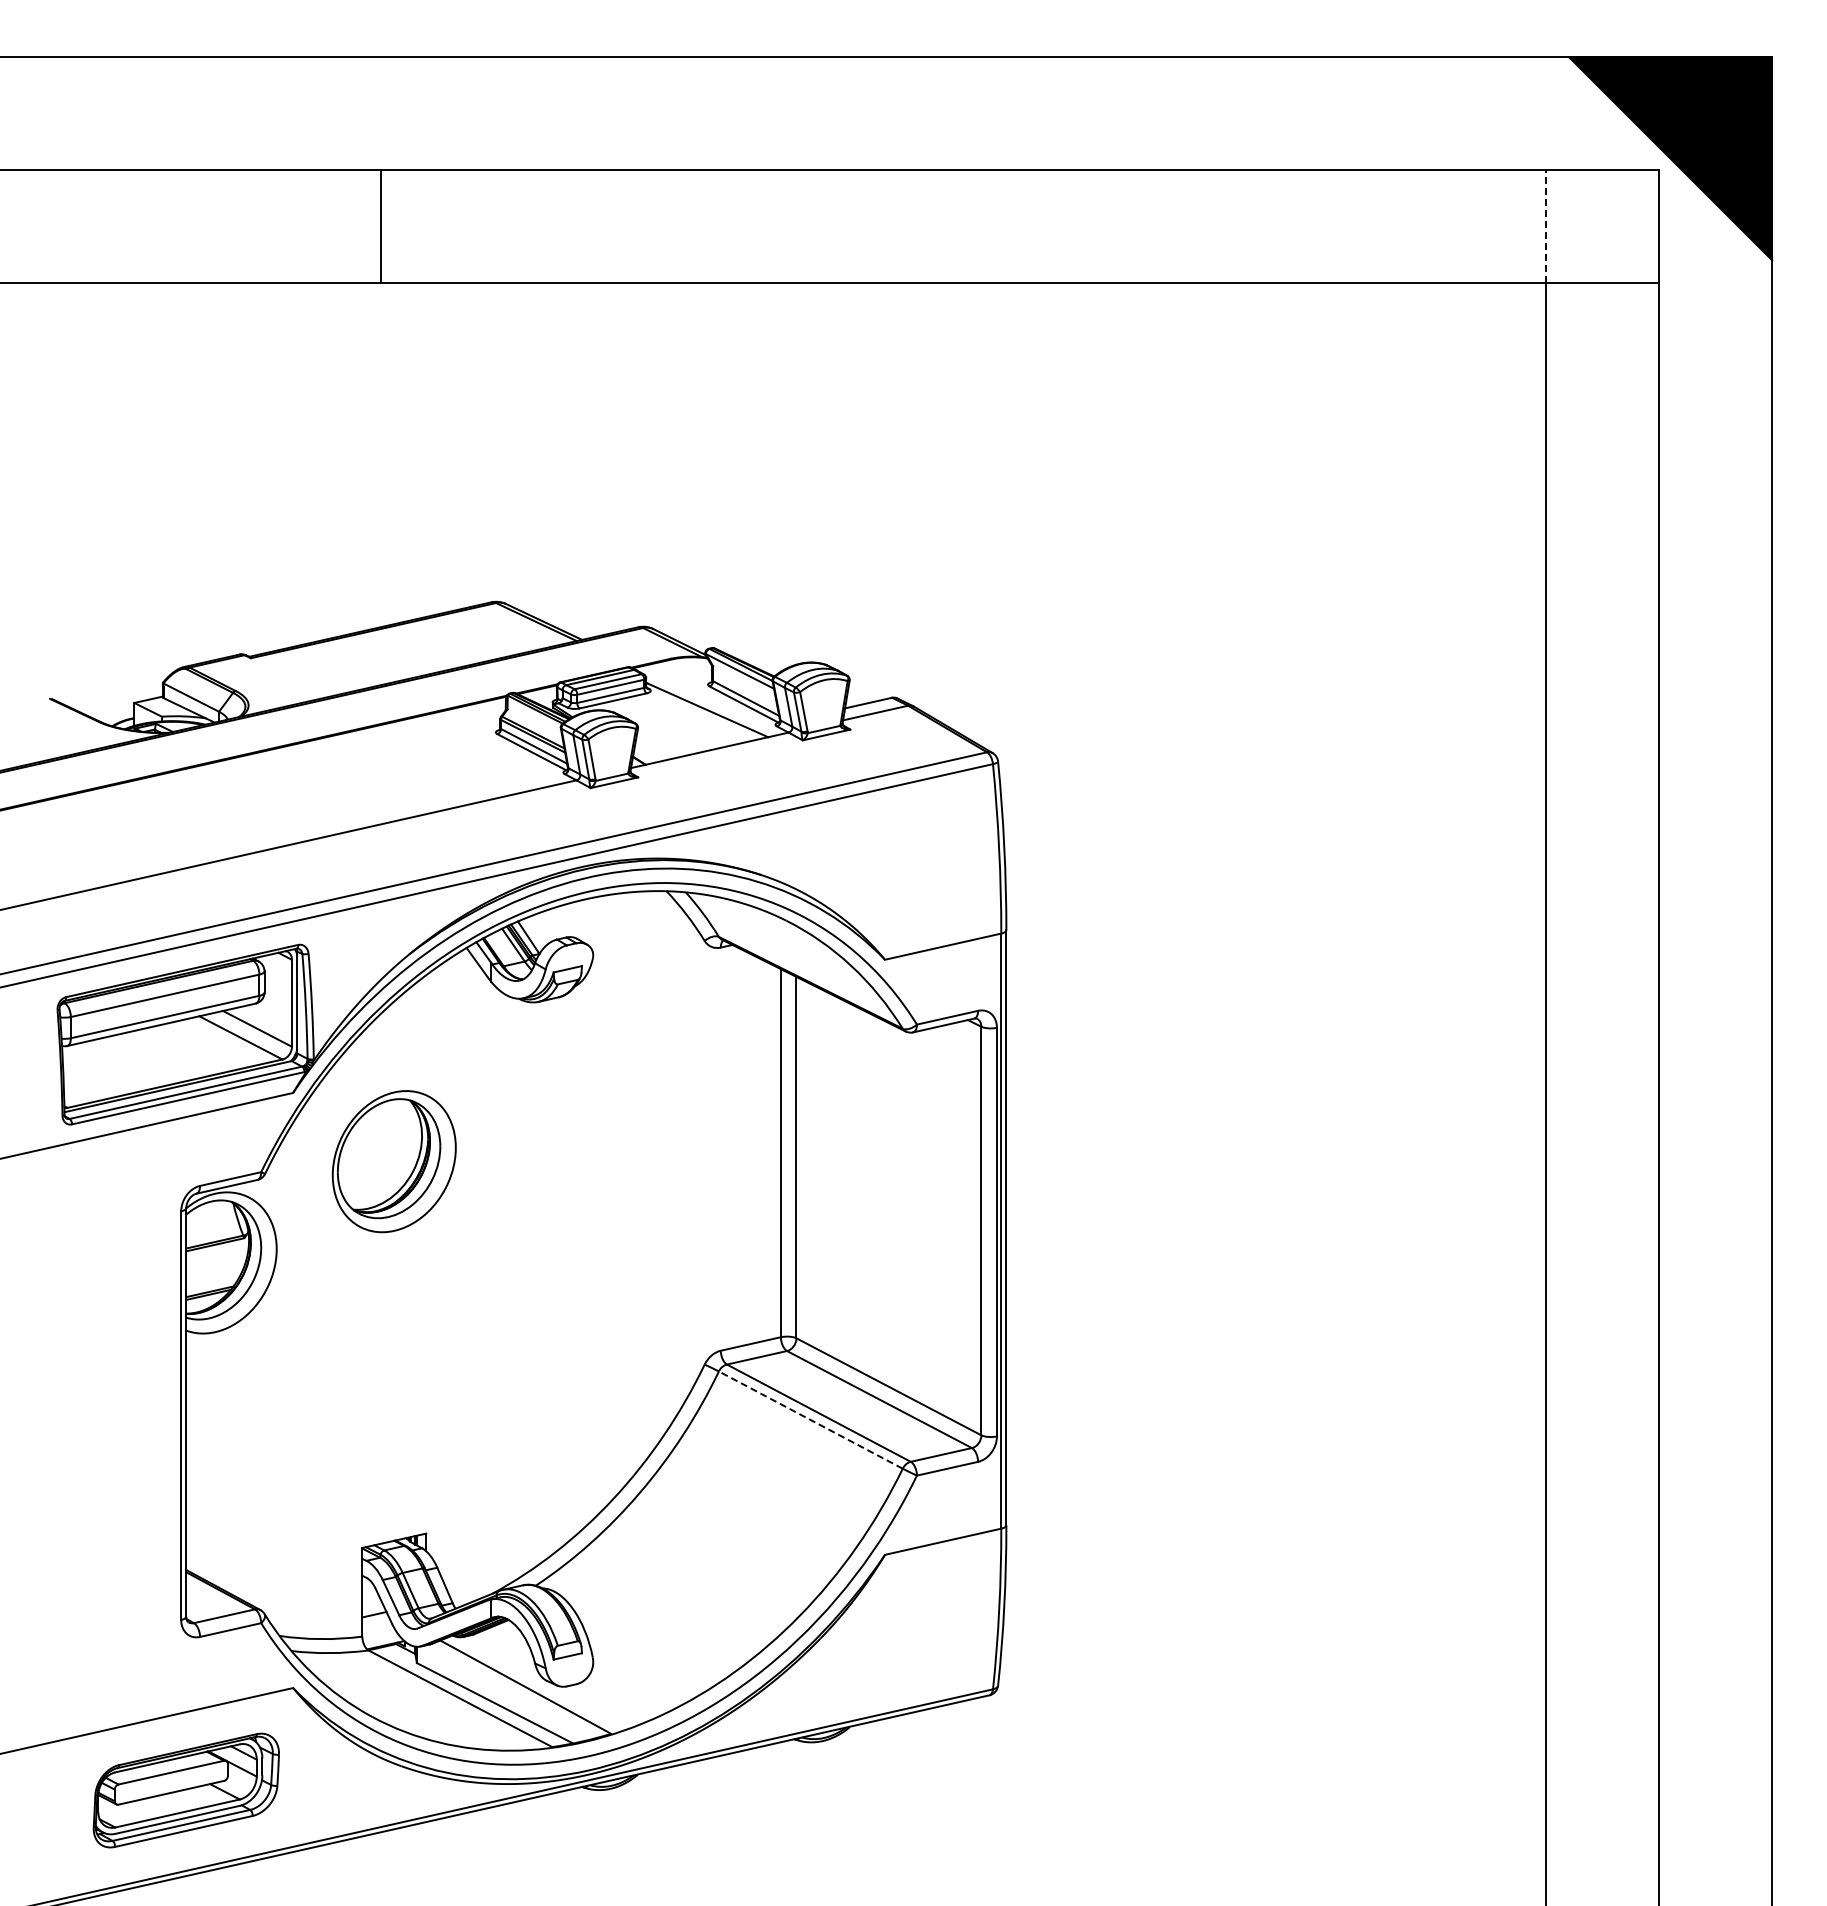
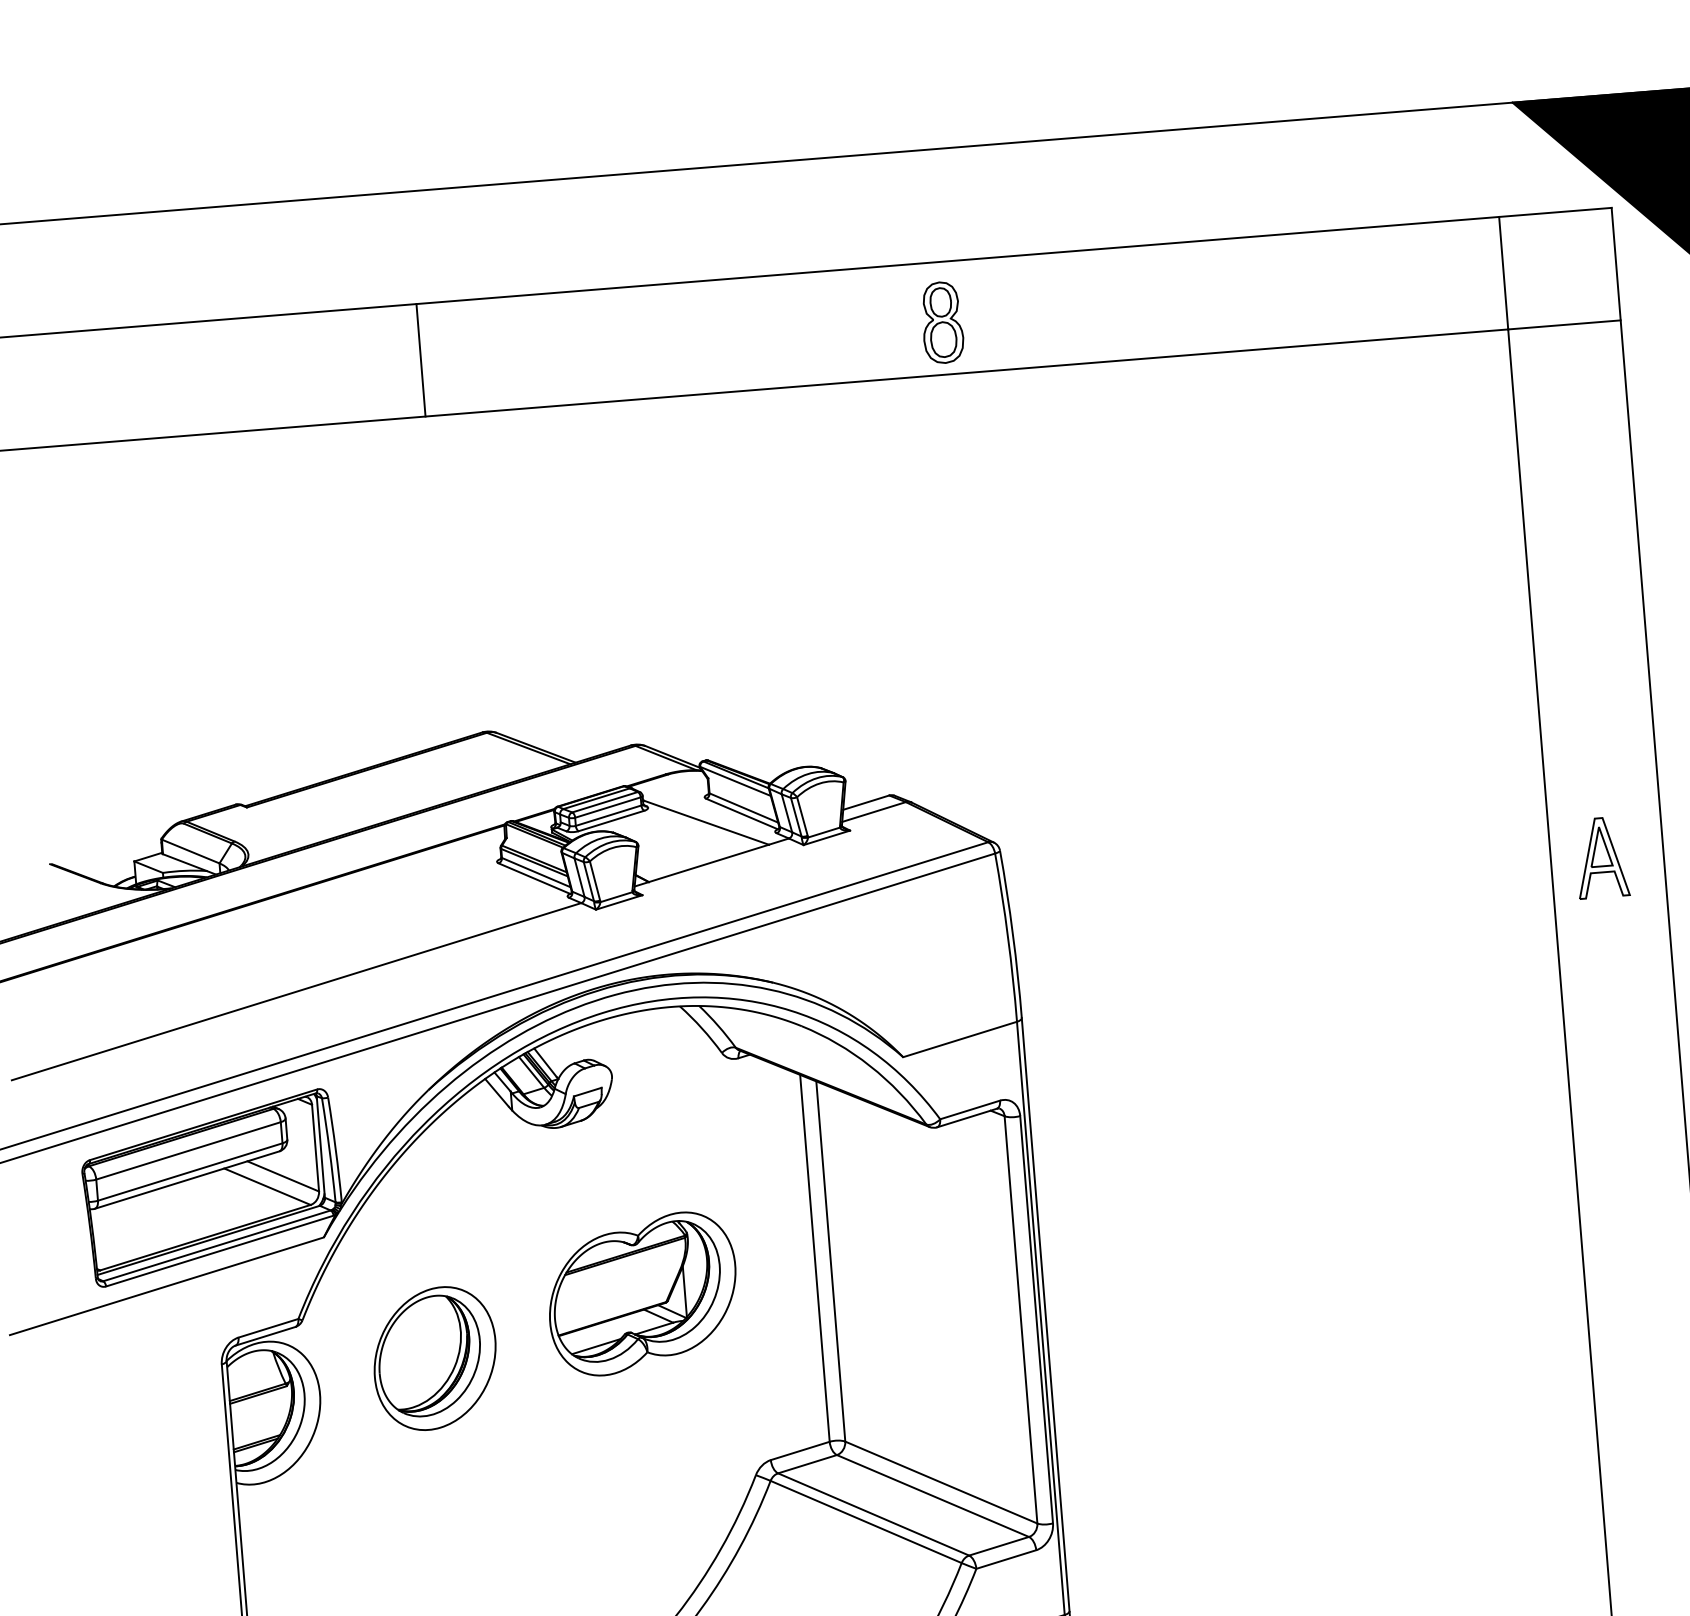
line: (1546, 225) -> (1503, 272), dashed -> solid
line: (381, 226) -> (421, 360), moved
part: (982, 230) -> (941, 322), added
part: (1597, 816) -> (1601, 857), added
part: (393, 1161) -> (434, 1358), moved
part: (606, 1174) -> (642, 1293), added
line: (810, 1420) -> (865, 1522), dashed -> solid

